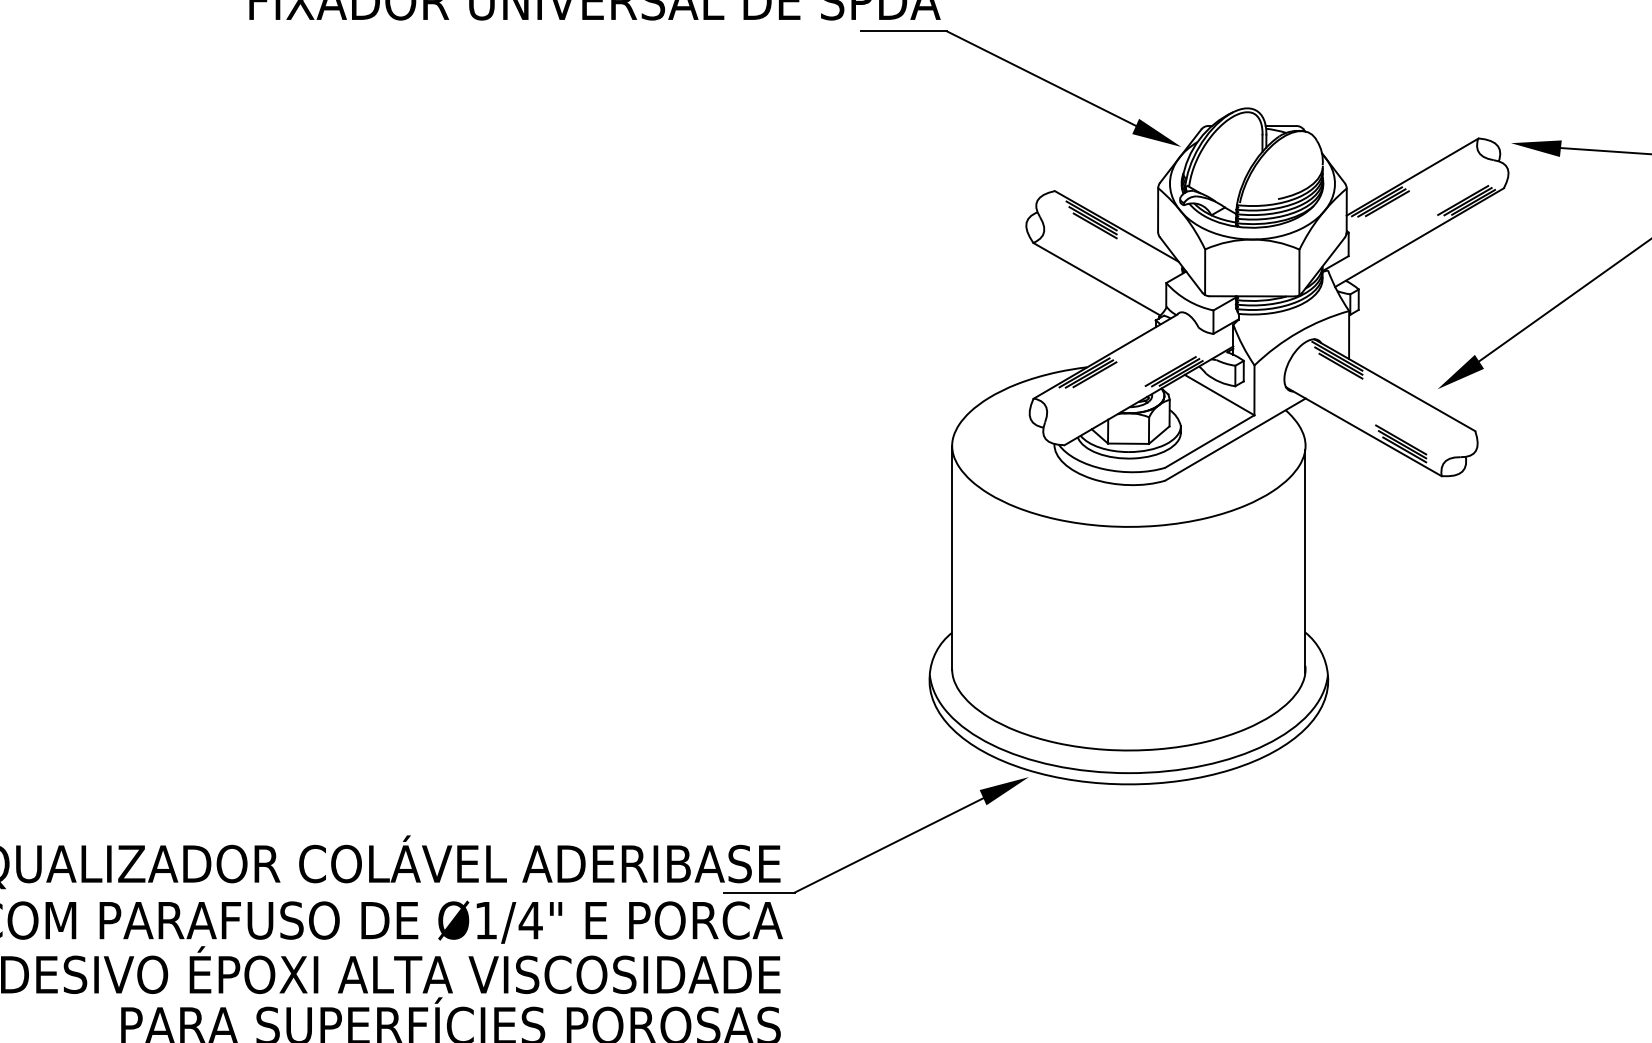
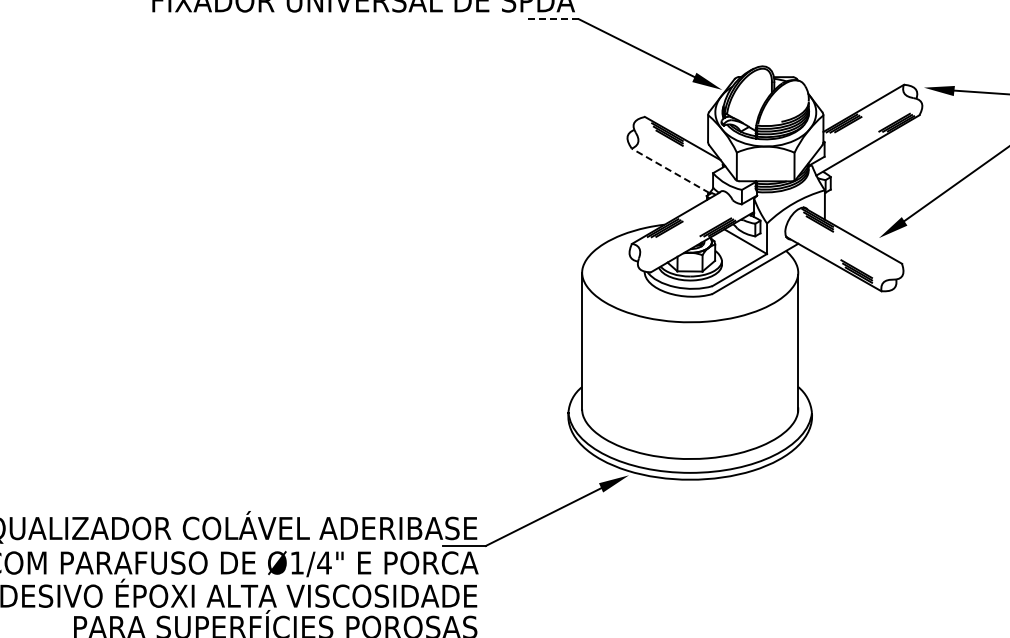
line: (903, 31) -> (552, 19), solid -> dashed
line: (1096, 278) -> (670, 170), solid -> dashed

